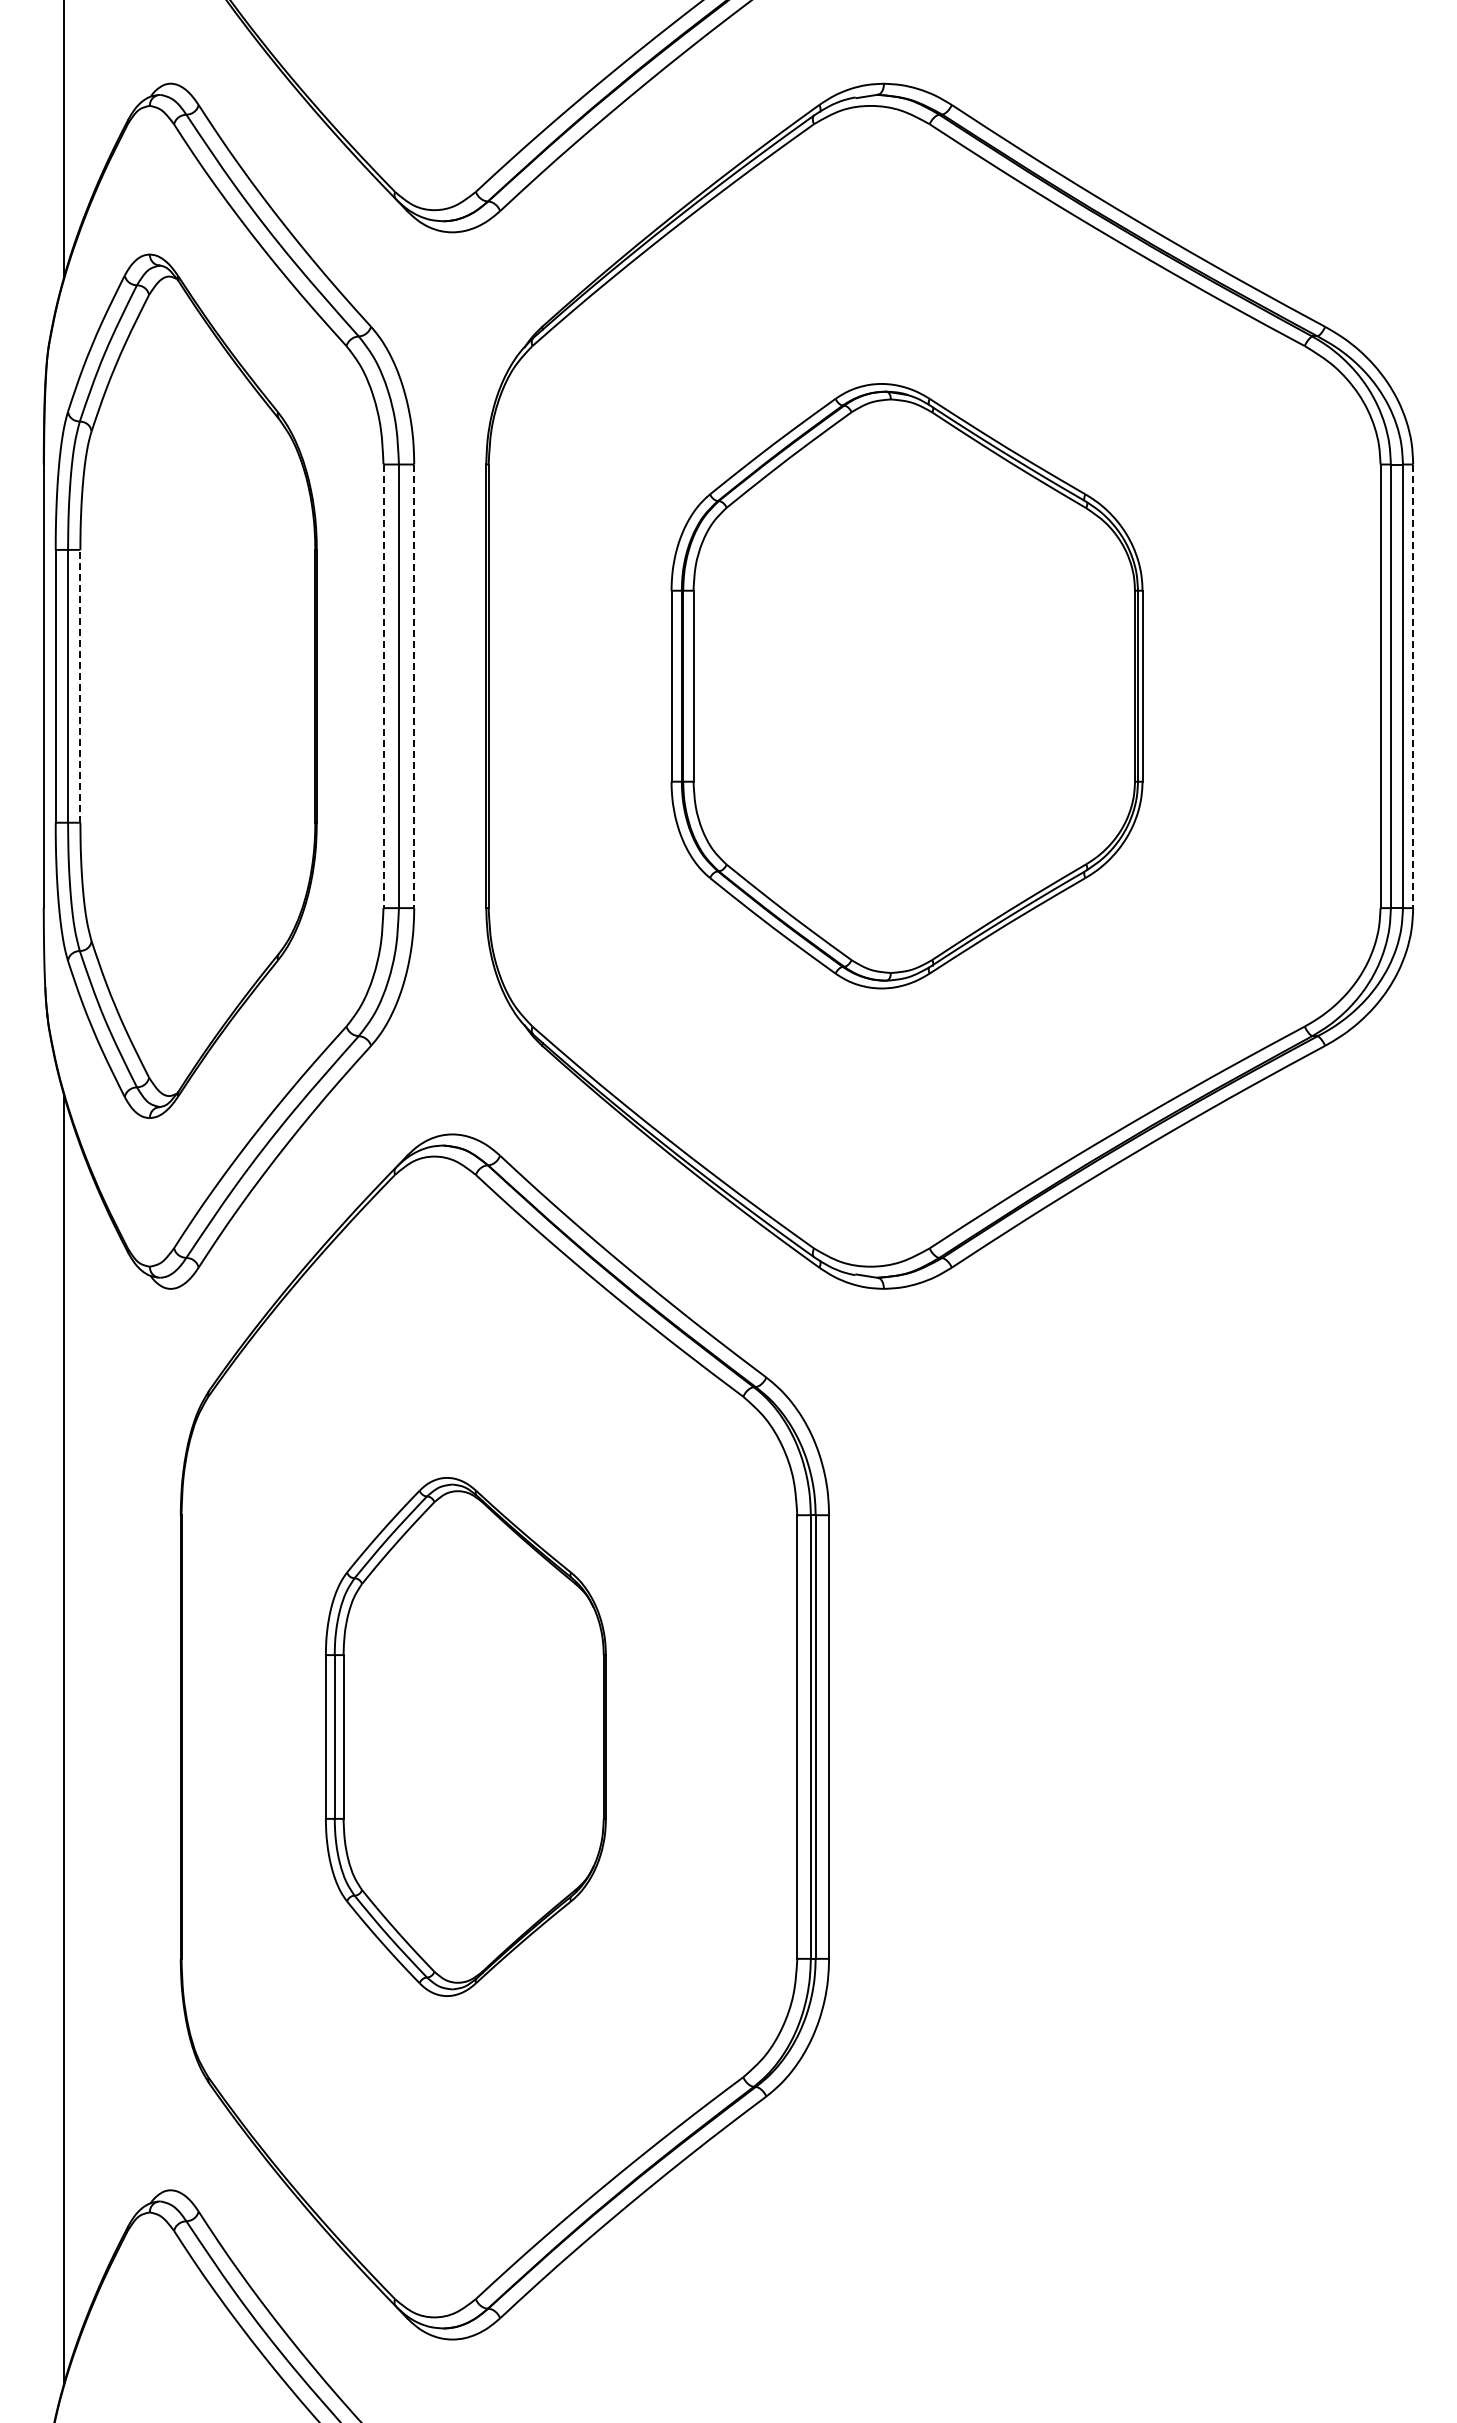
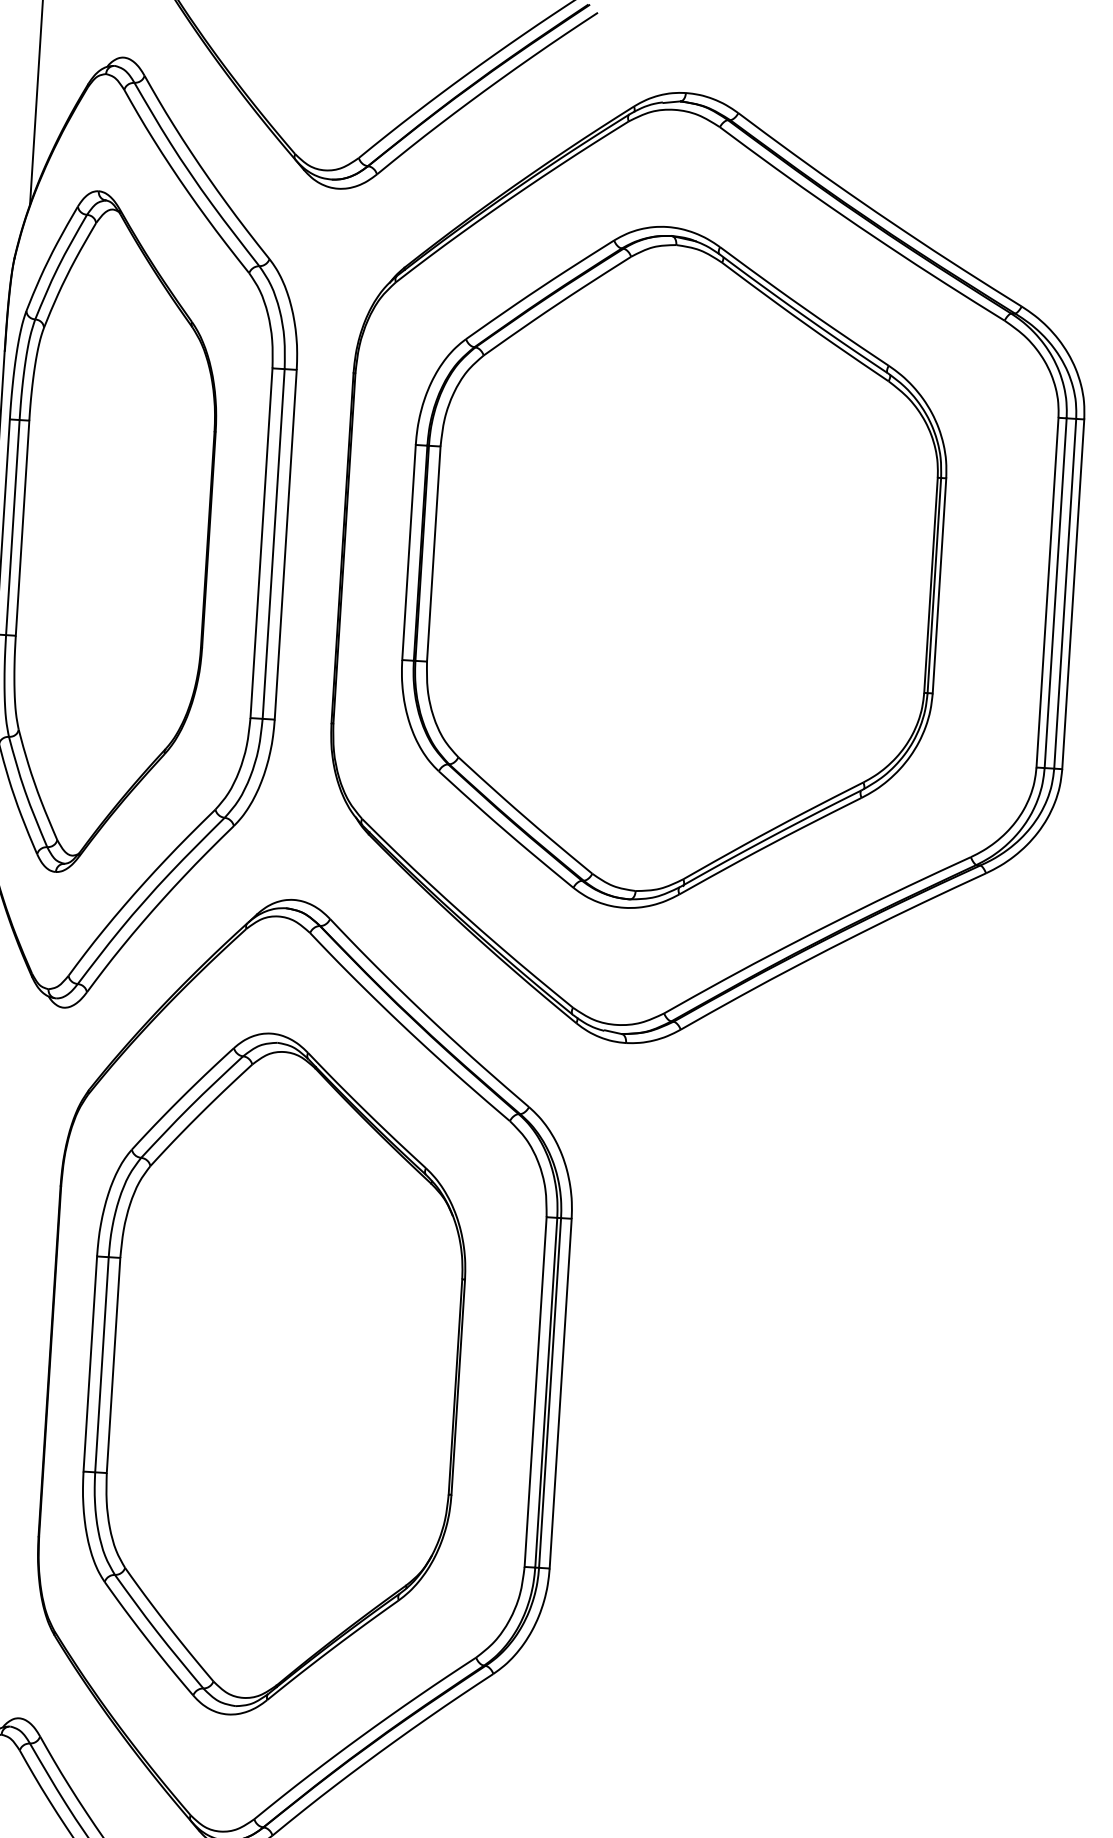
line: (80, 685) -> (22, 527), dashed -> solid
part: (906, 685) -> (673, 568), size x1.43
line: (383, 686) -> (261, 543), dashed -> solid
line: (414, 686) -> (285, 544), dashed -> solid
line: (1413, 686) -> (1073, 594), dashed -> solid
part: (465, 1736) -> (274, 1375), size x1.67

